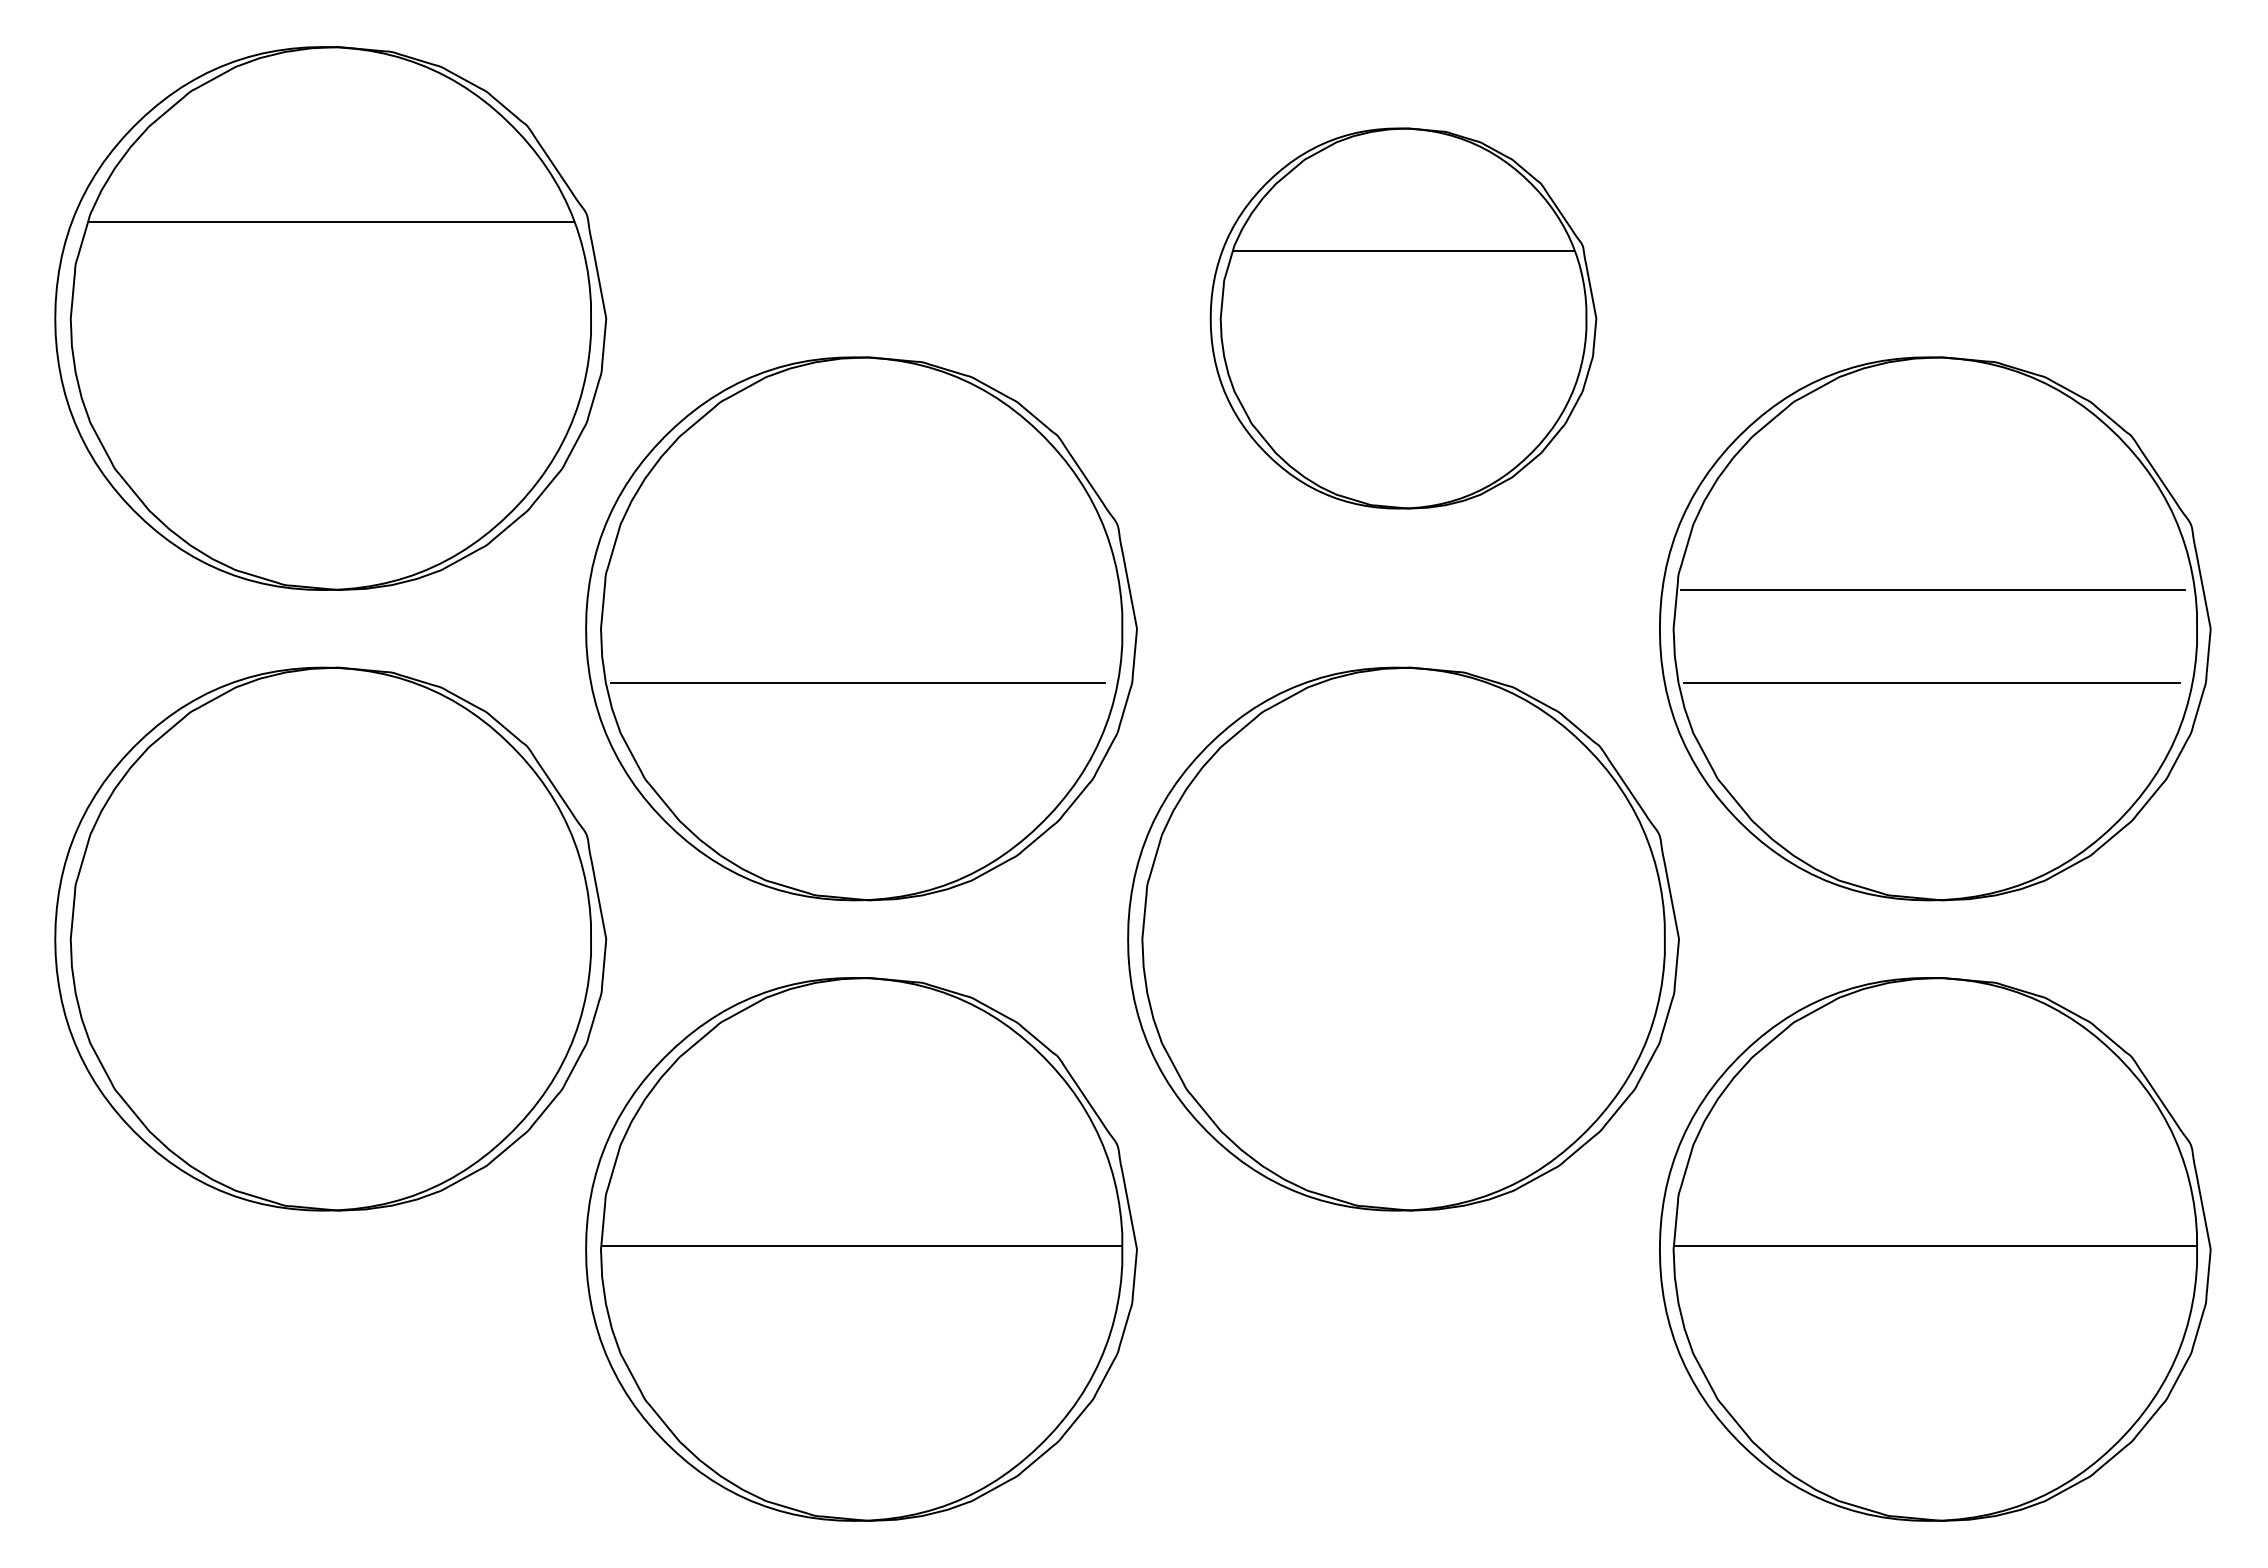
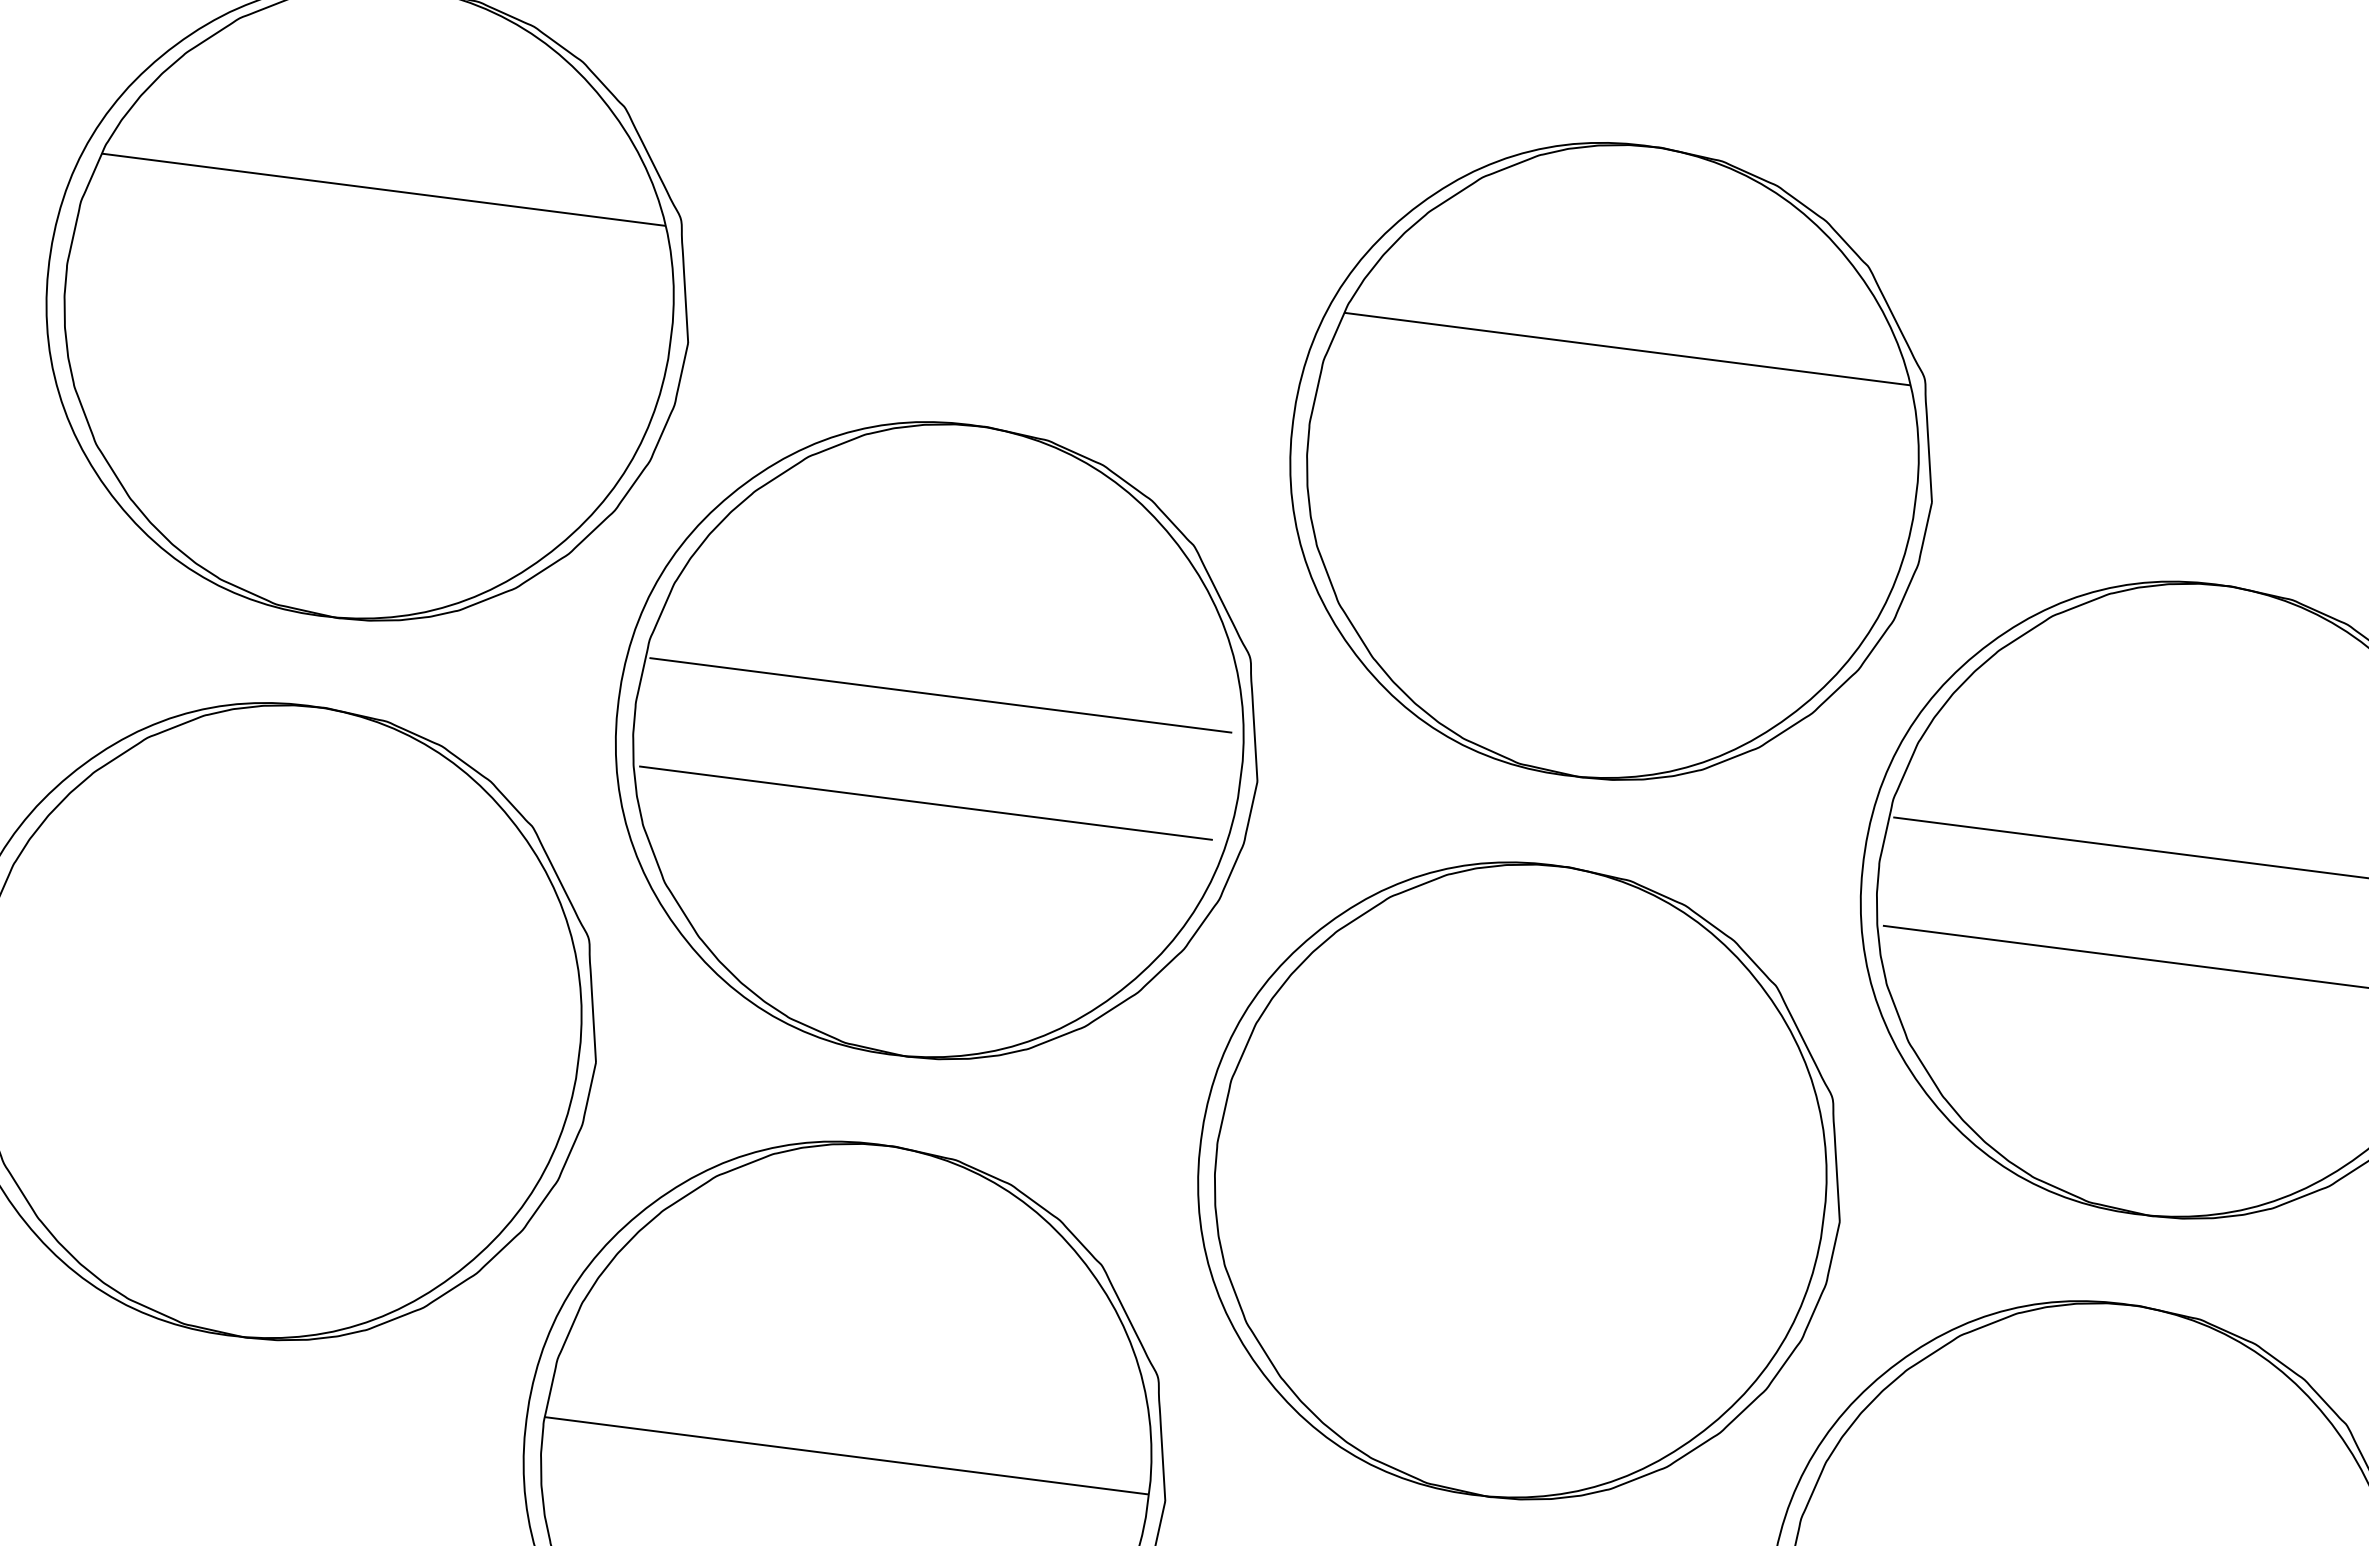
part: (1403, 318) -> (1612, 461), size x1.43
line: (858, 590) -> (940, 695), added

